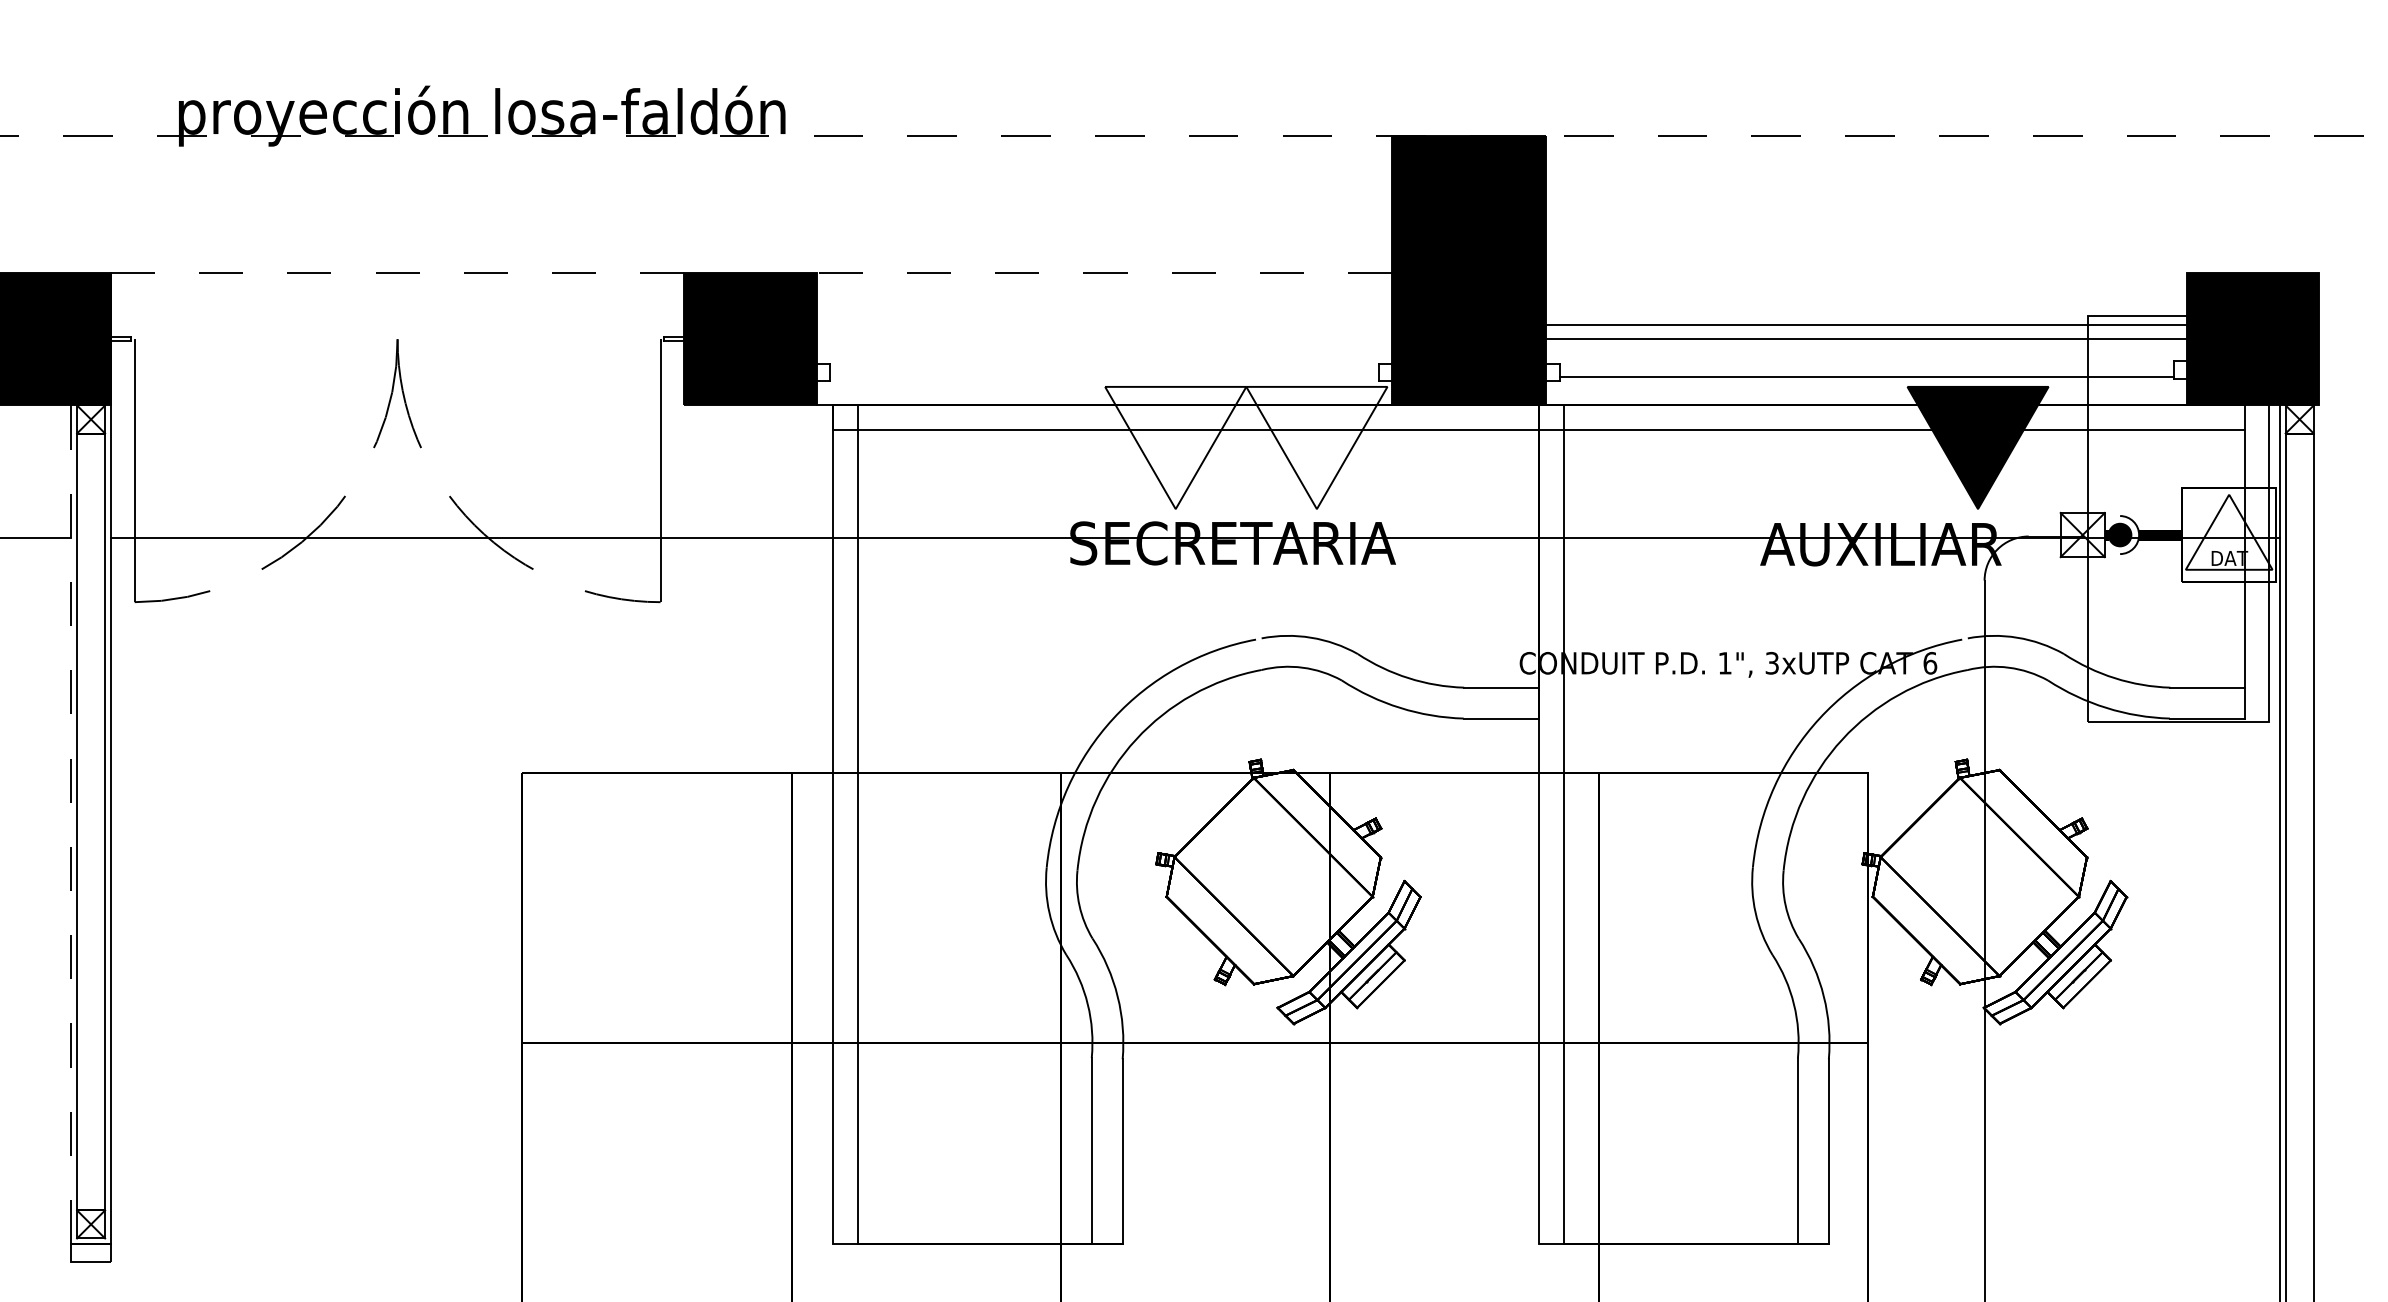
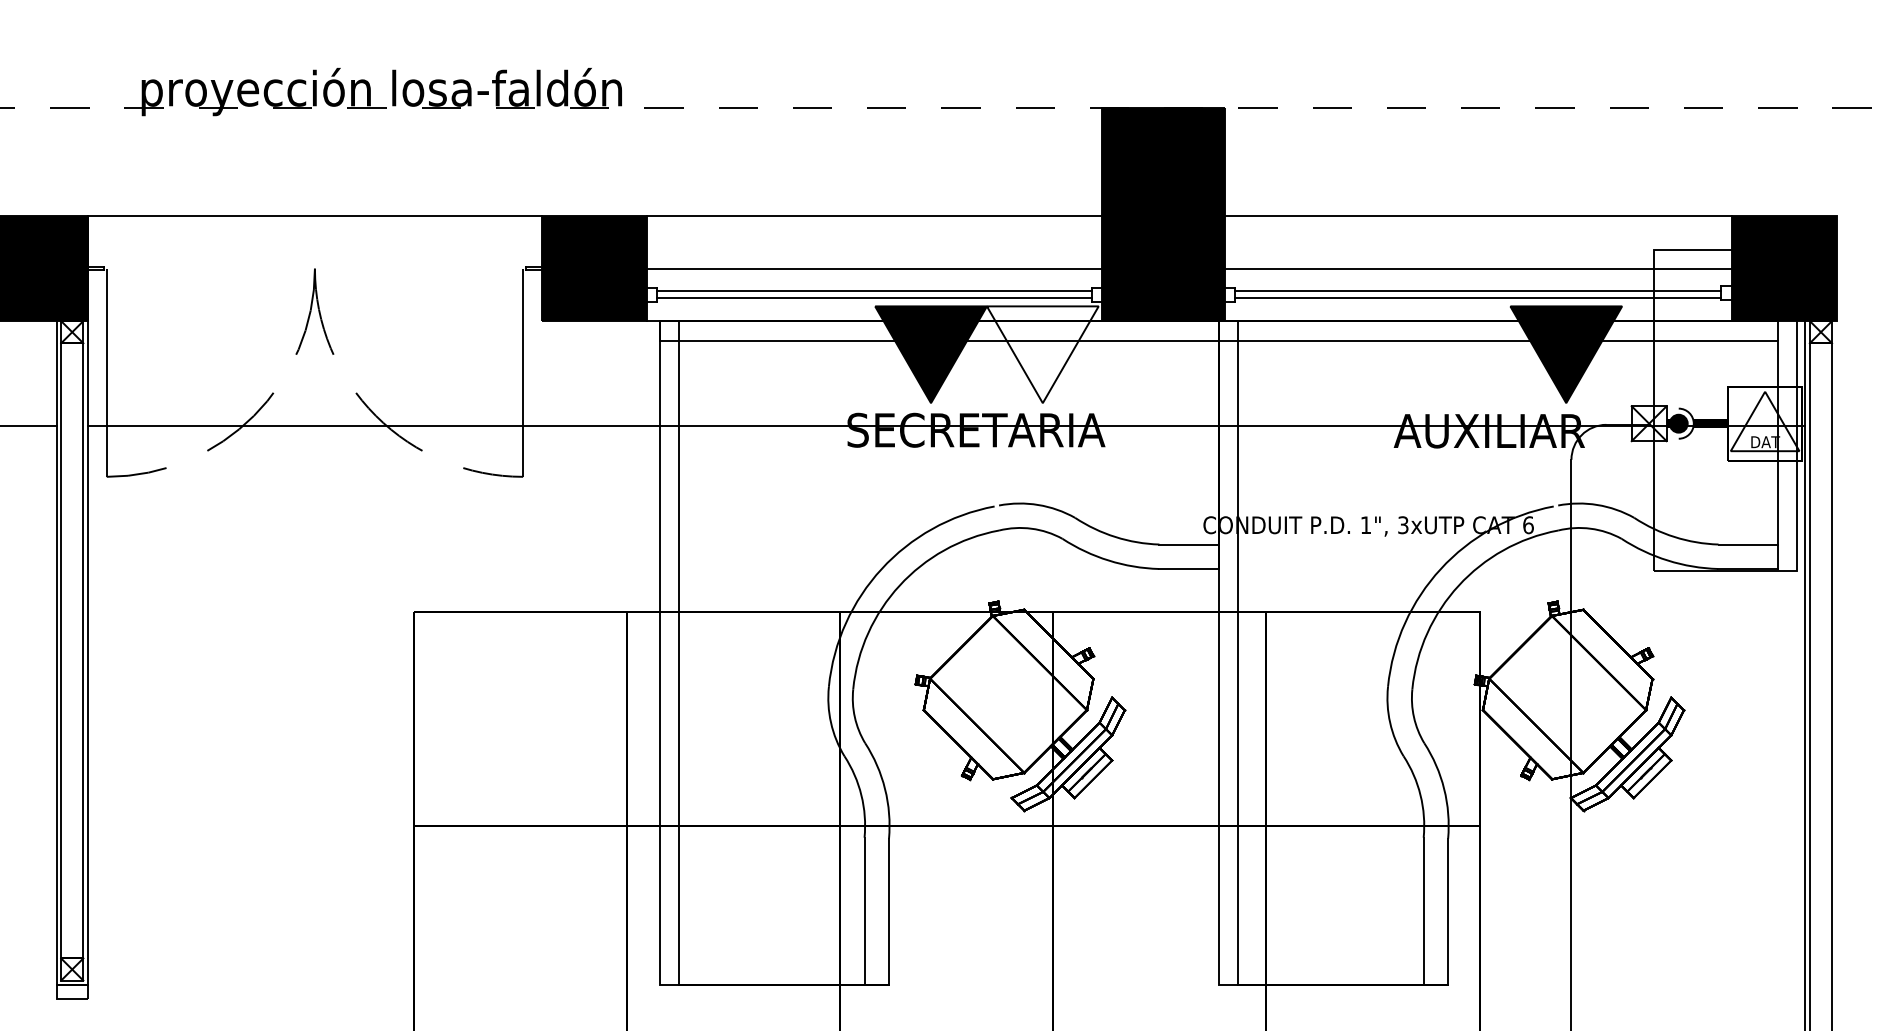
line: (398, 273) -> (315, 216), dashed -> solid
line: (1104, 273) -> (874, 216), dashed -> solid
line: (1865, 325) -> (1477, 216), moved
line: (1104, 339) -> (874, 268), added
line: (1104, 368) -> (874, 291), added
line: (1867, 368) -> (1478, 291), added
line: (1104, 376) -> (874, 298), added
fill: (1175, 447) -> (930, 354), added
line: (71, 825) -> (56, 653), dashed -> solid

